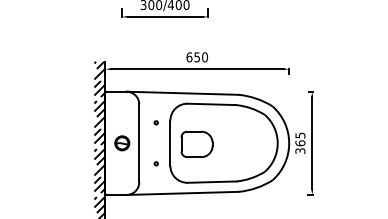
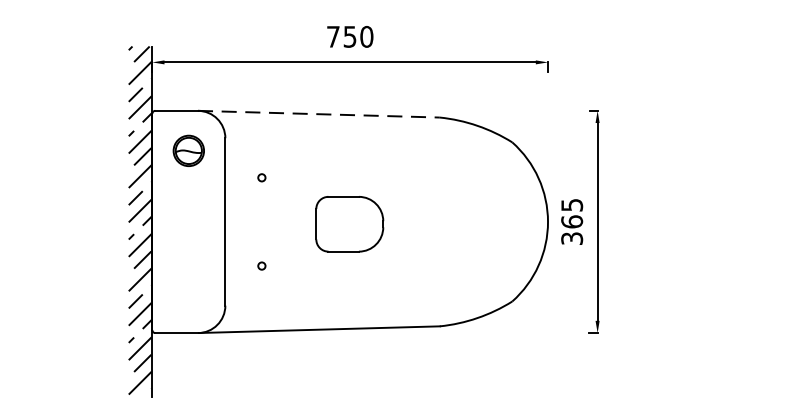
text: (189, 57) -> (333, 37), 650 -> 750
line: (183, 93) -> (320, 114), solid -> dashed
part: (223, 142) -> (406, 220), removed
part: (122, 143) -> (189, 151), moved

